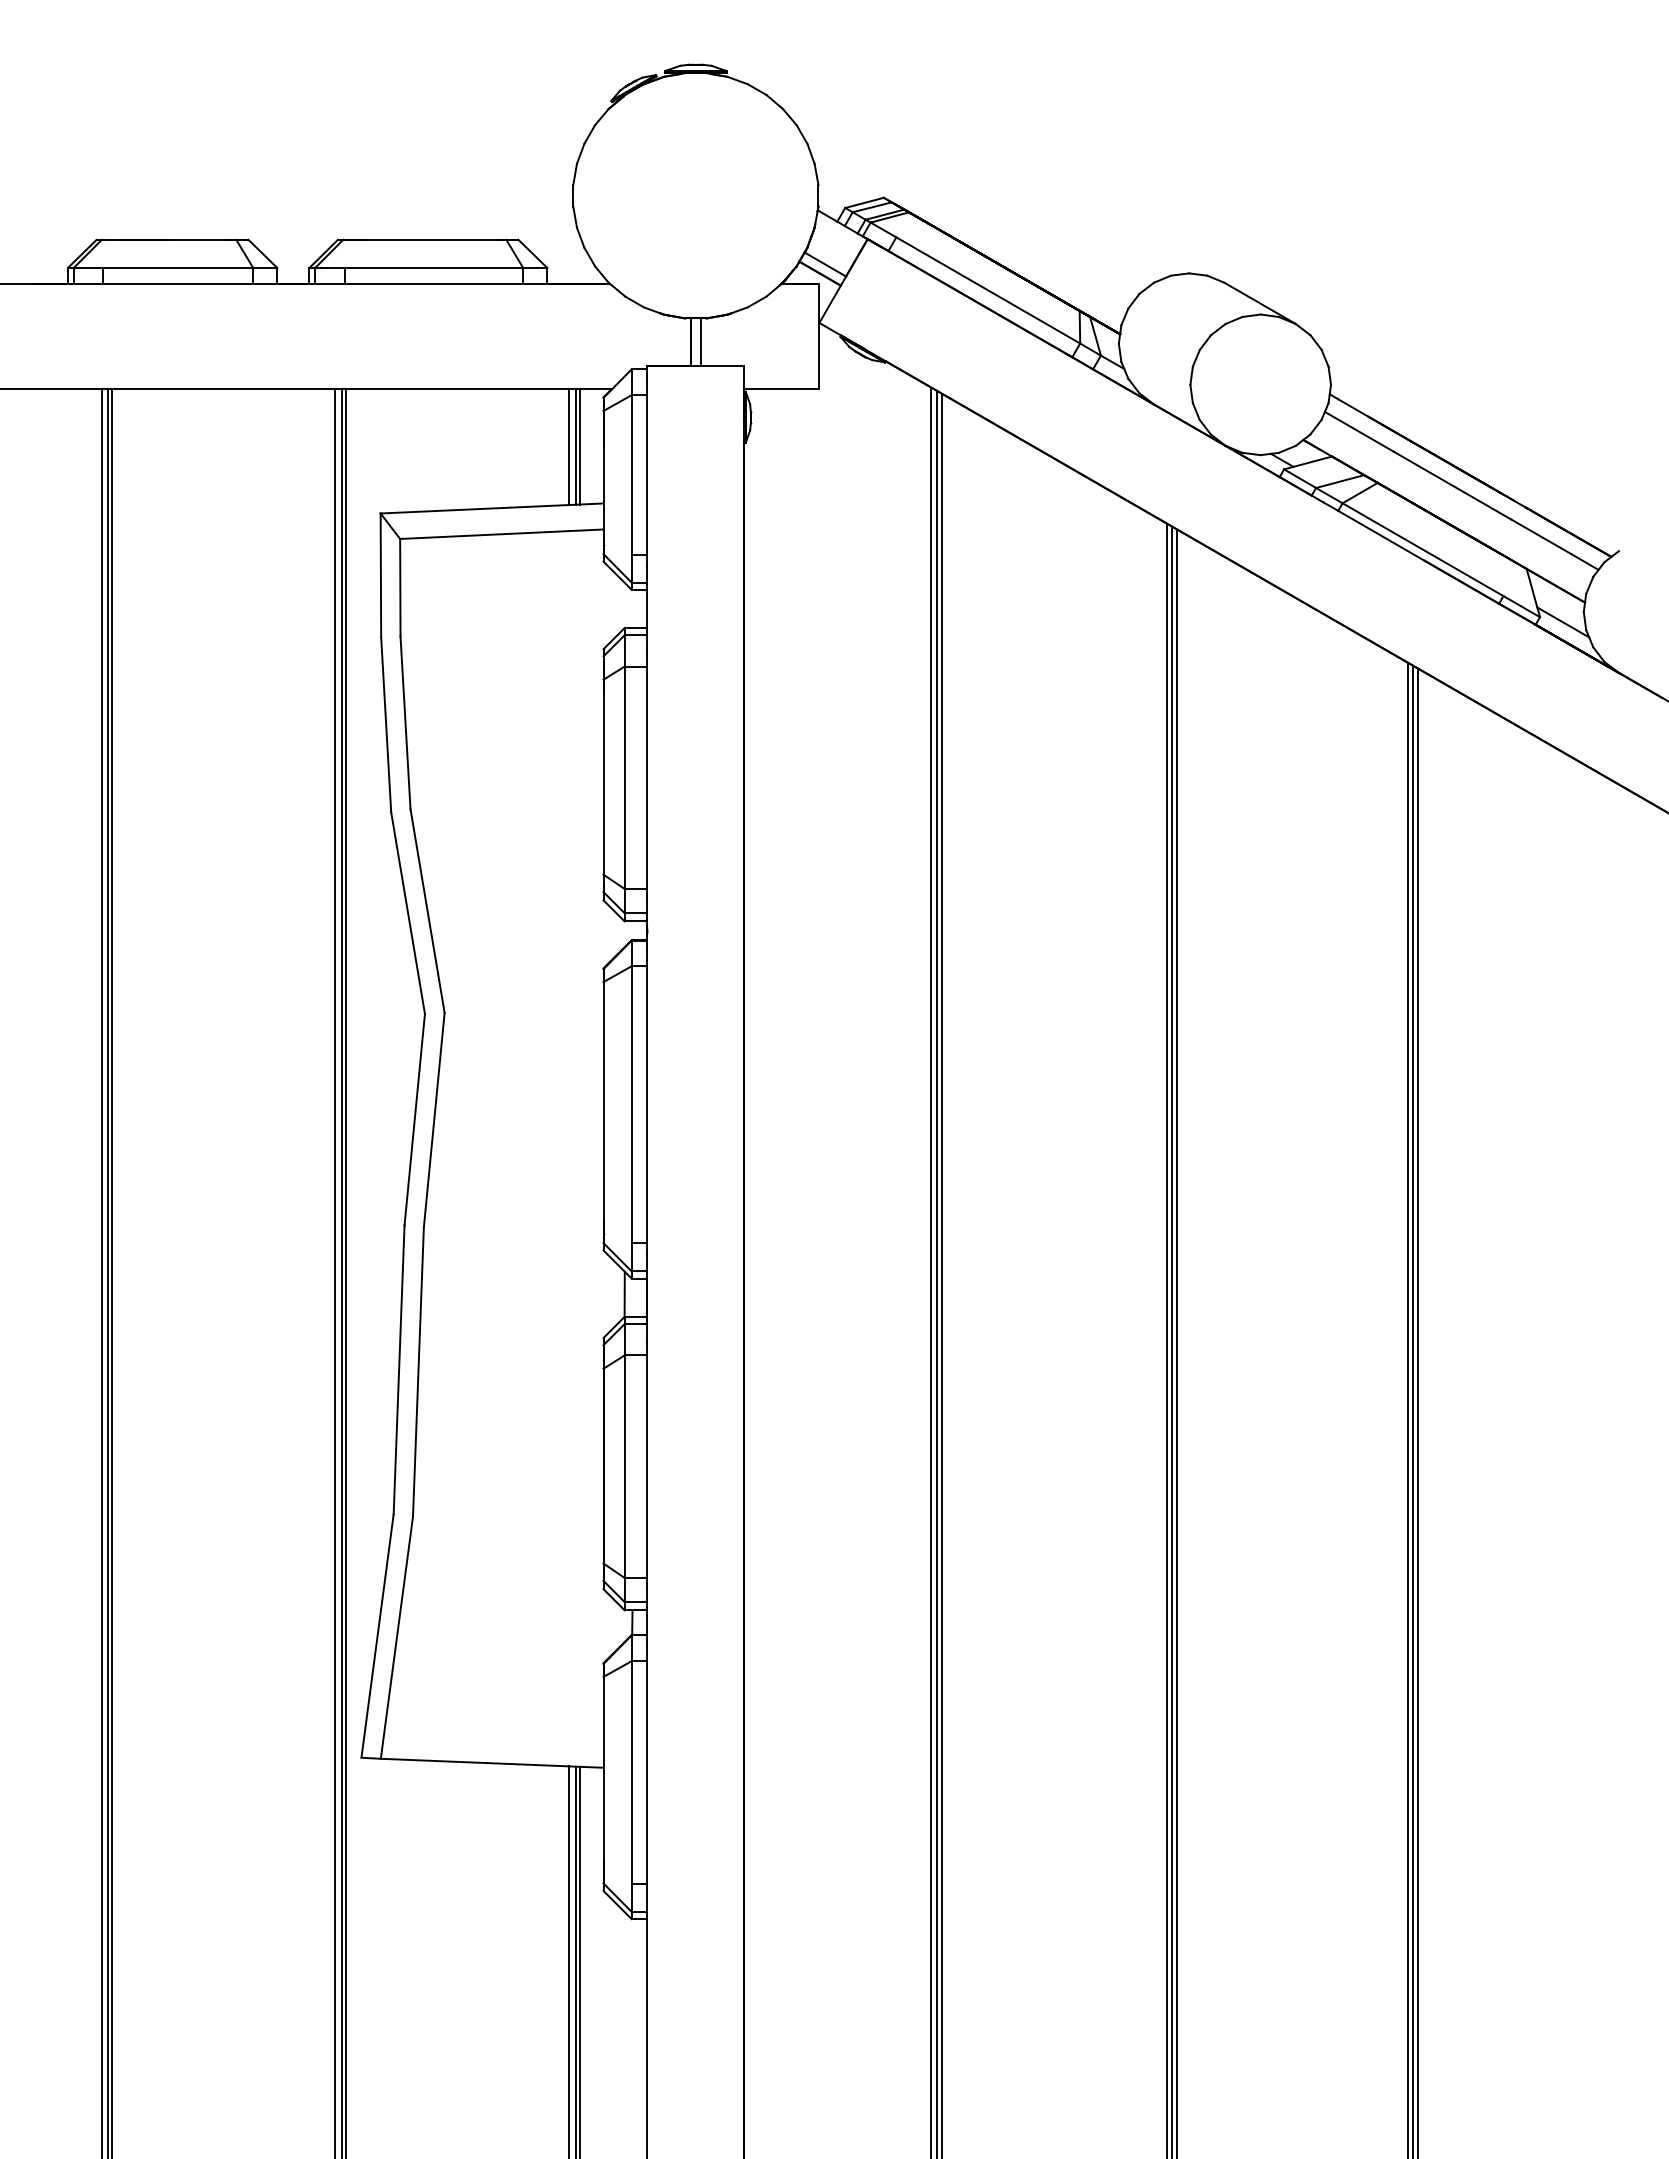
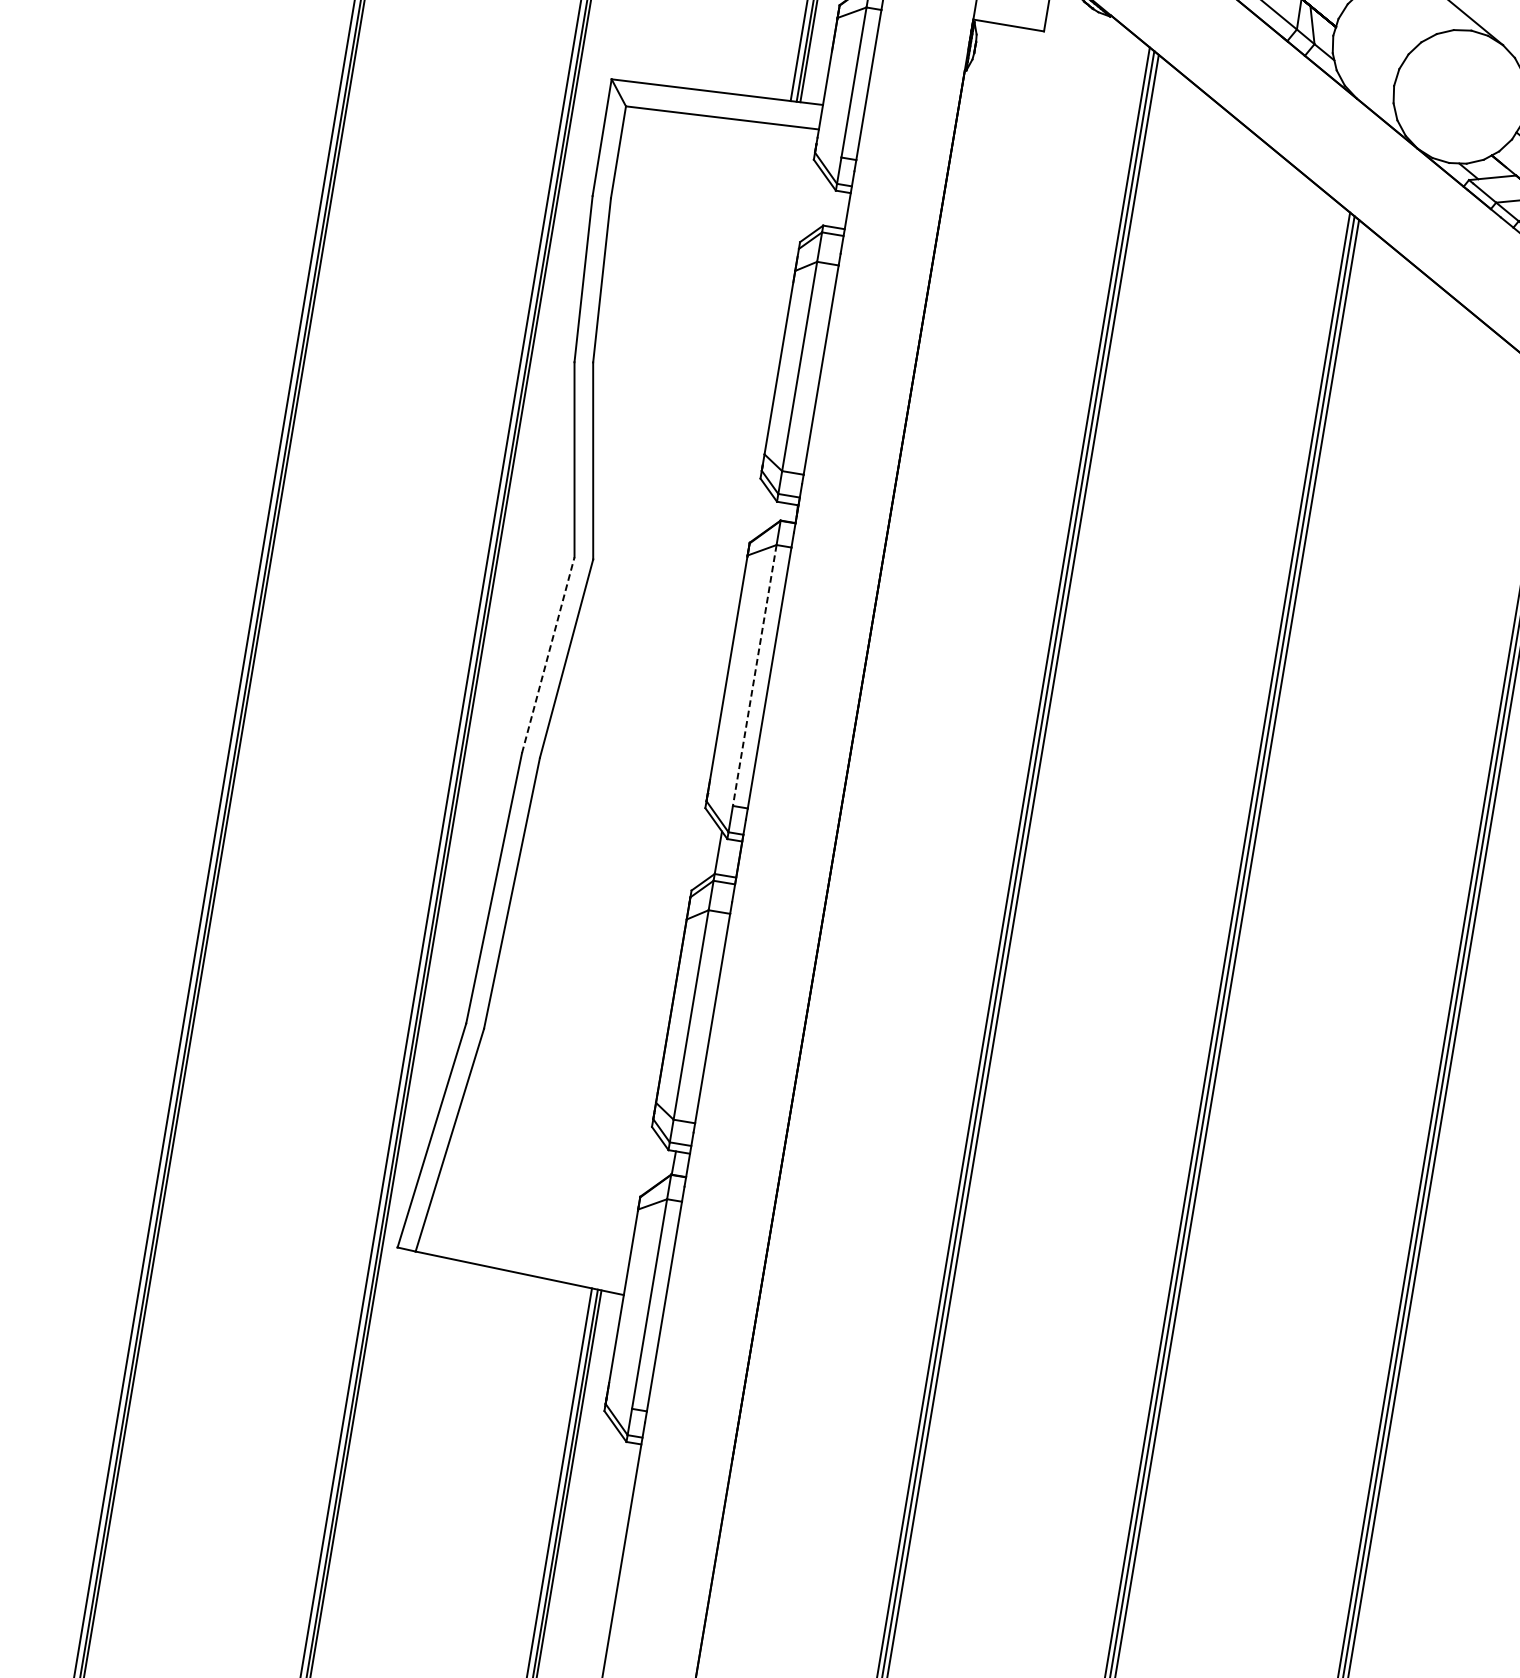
line: (631, 1104) -> (754, 675), solid -> dashed
line: (414, 1119) -> (548, 655), solid -> dashed

